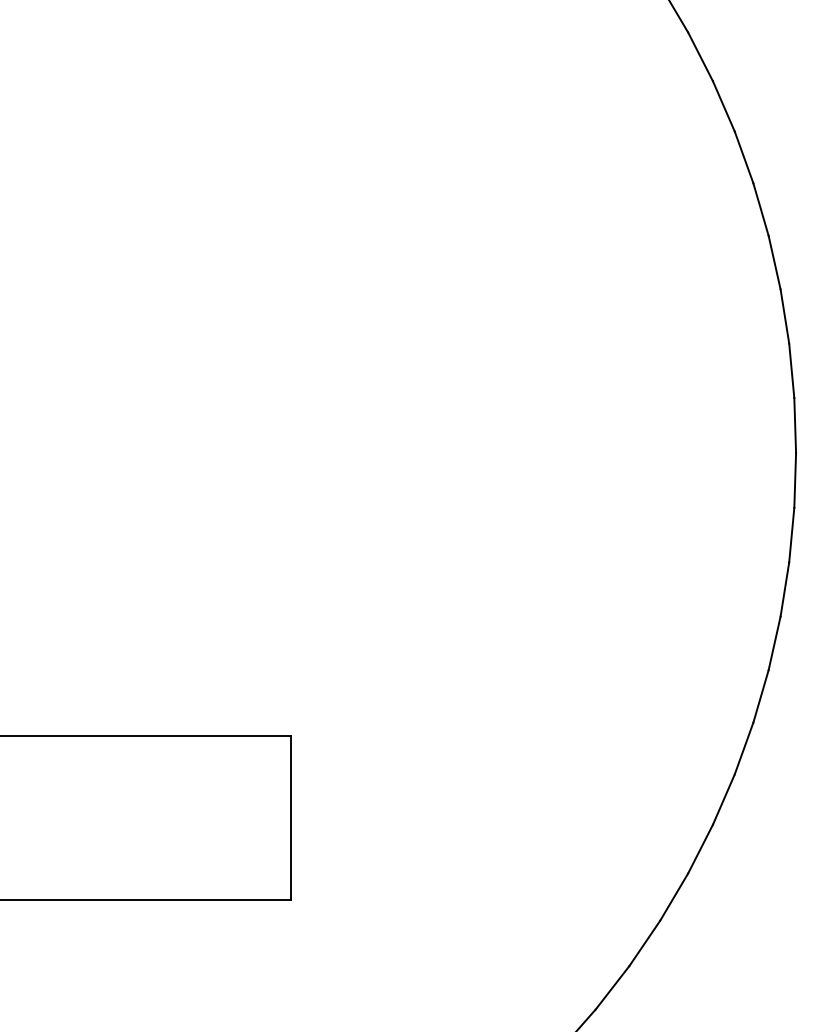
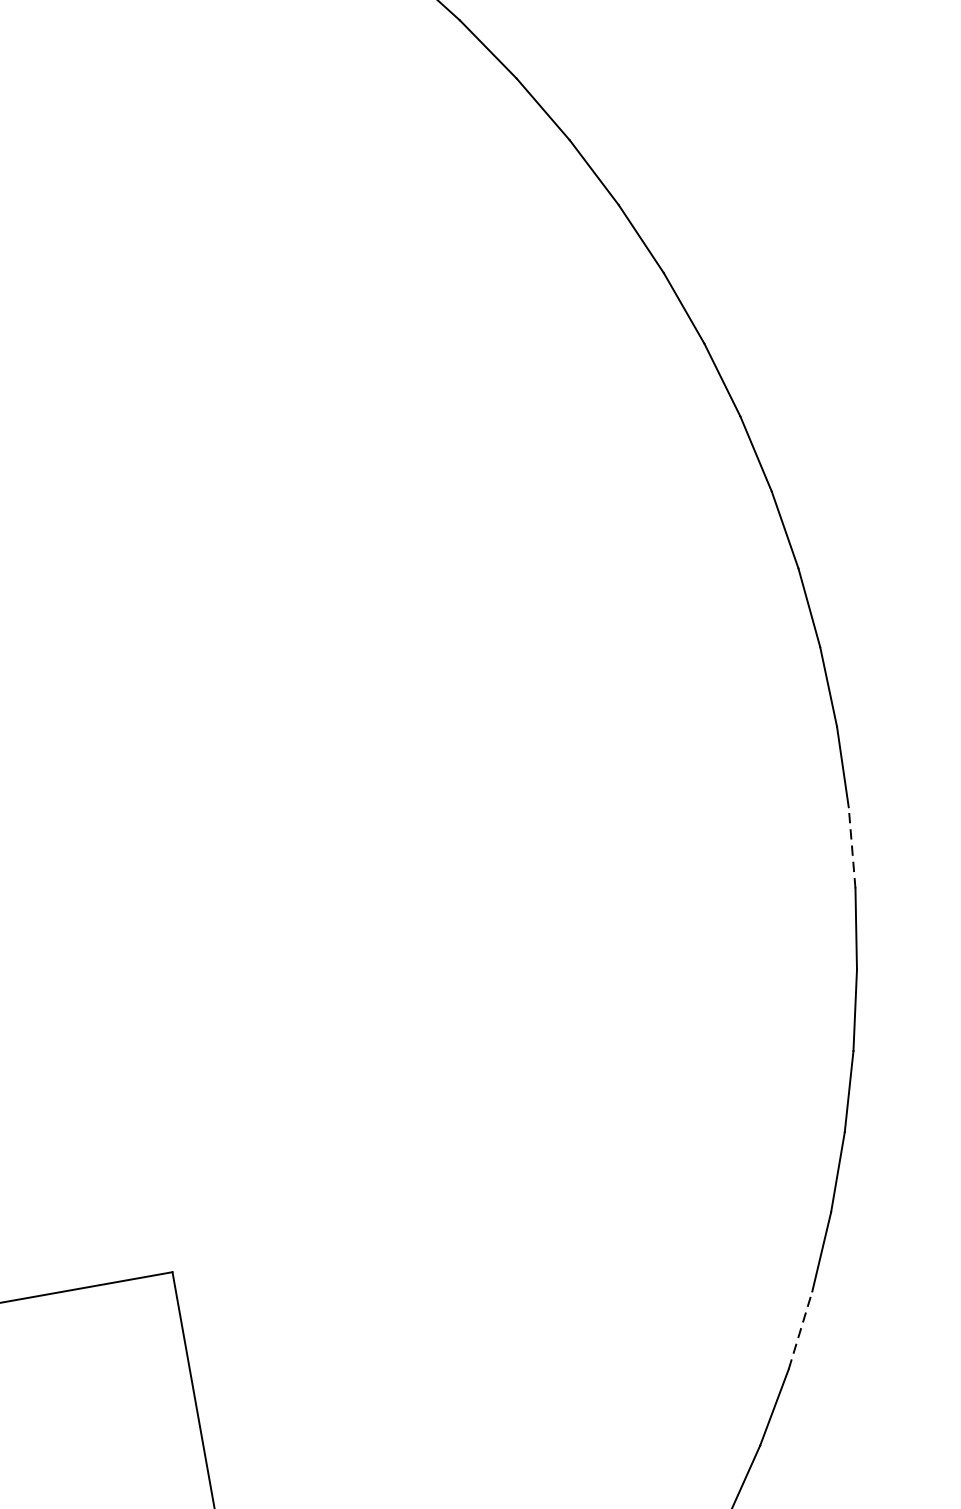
line: (791, 534) -> (851, 846), solid -> dashed
line: (700, 848) -> (800, 1329), solid -> dashed

